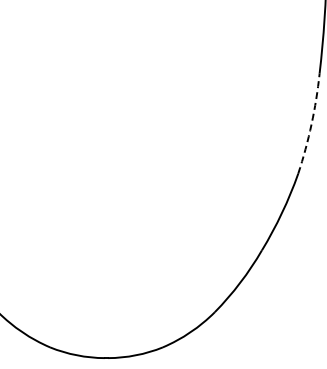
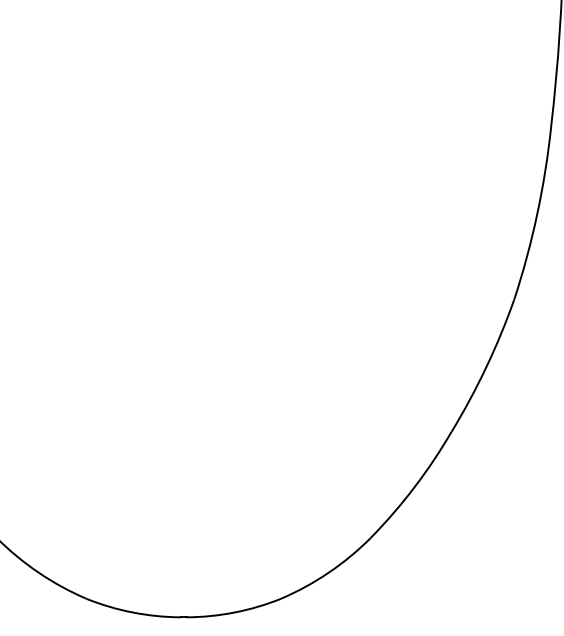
arc: (311, 124) -> (537, 214), dashed -> solid

